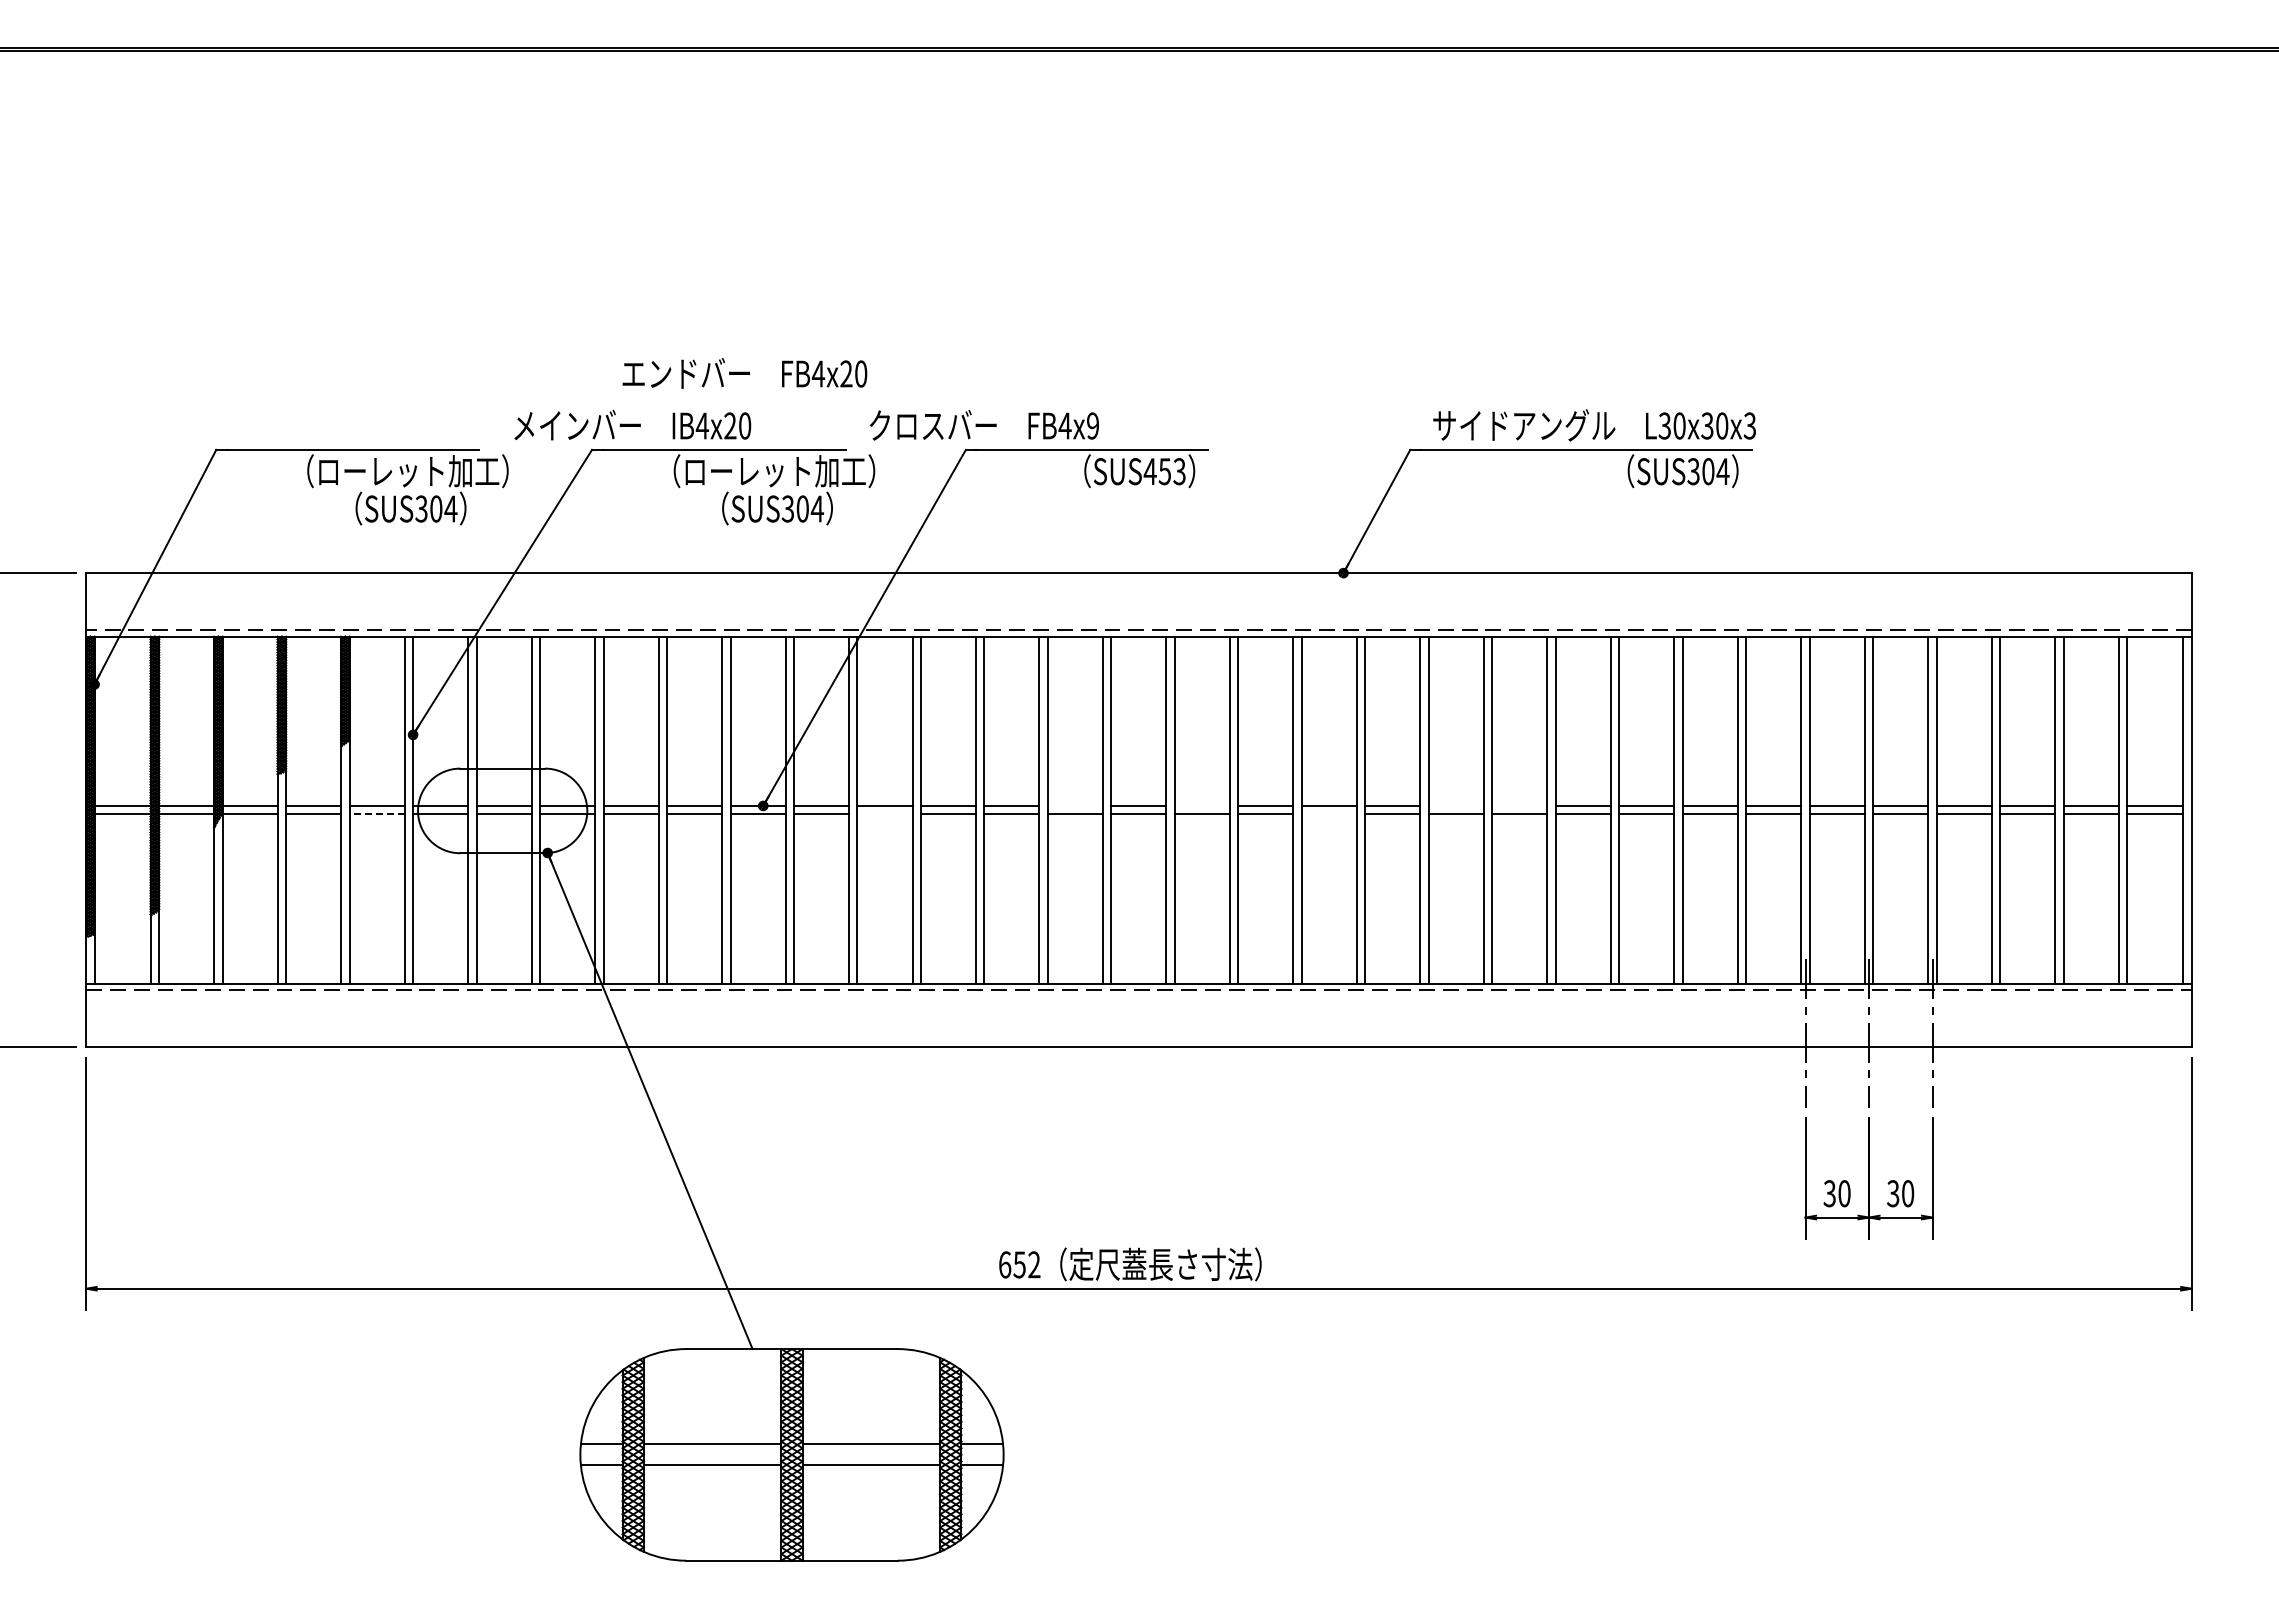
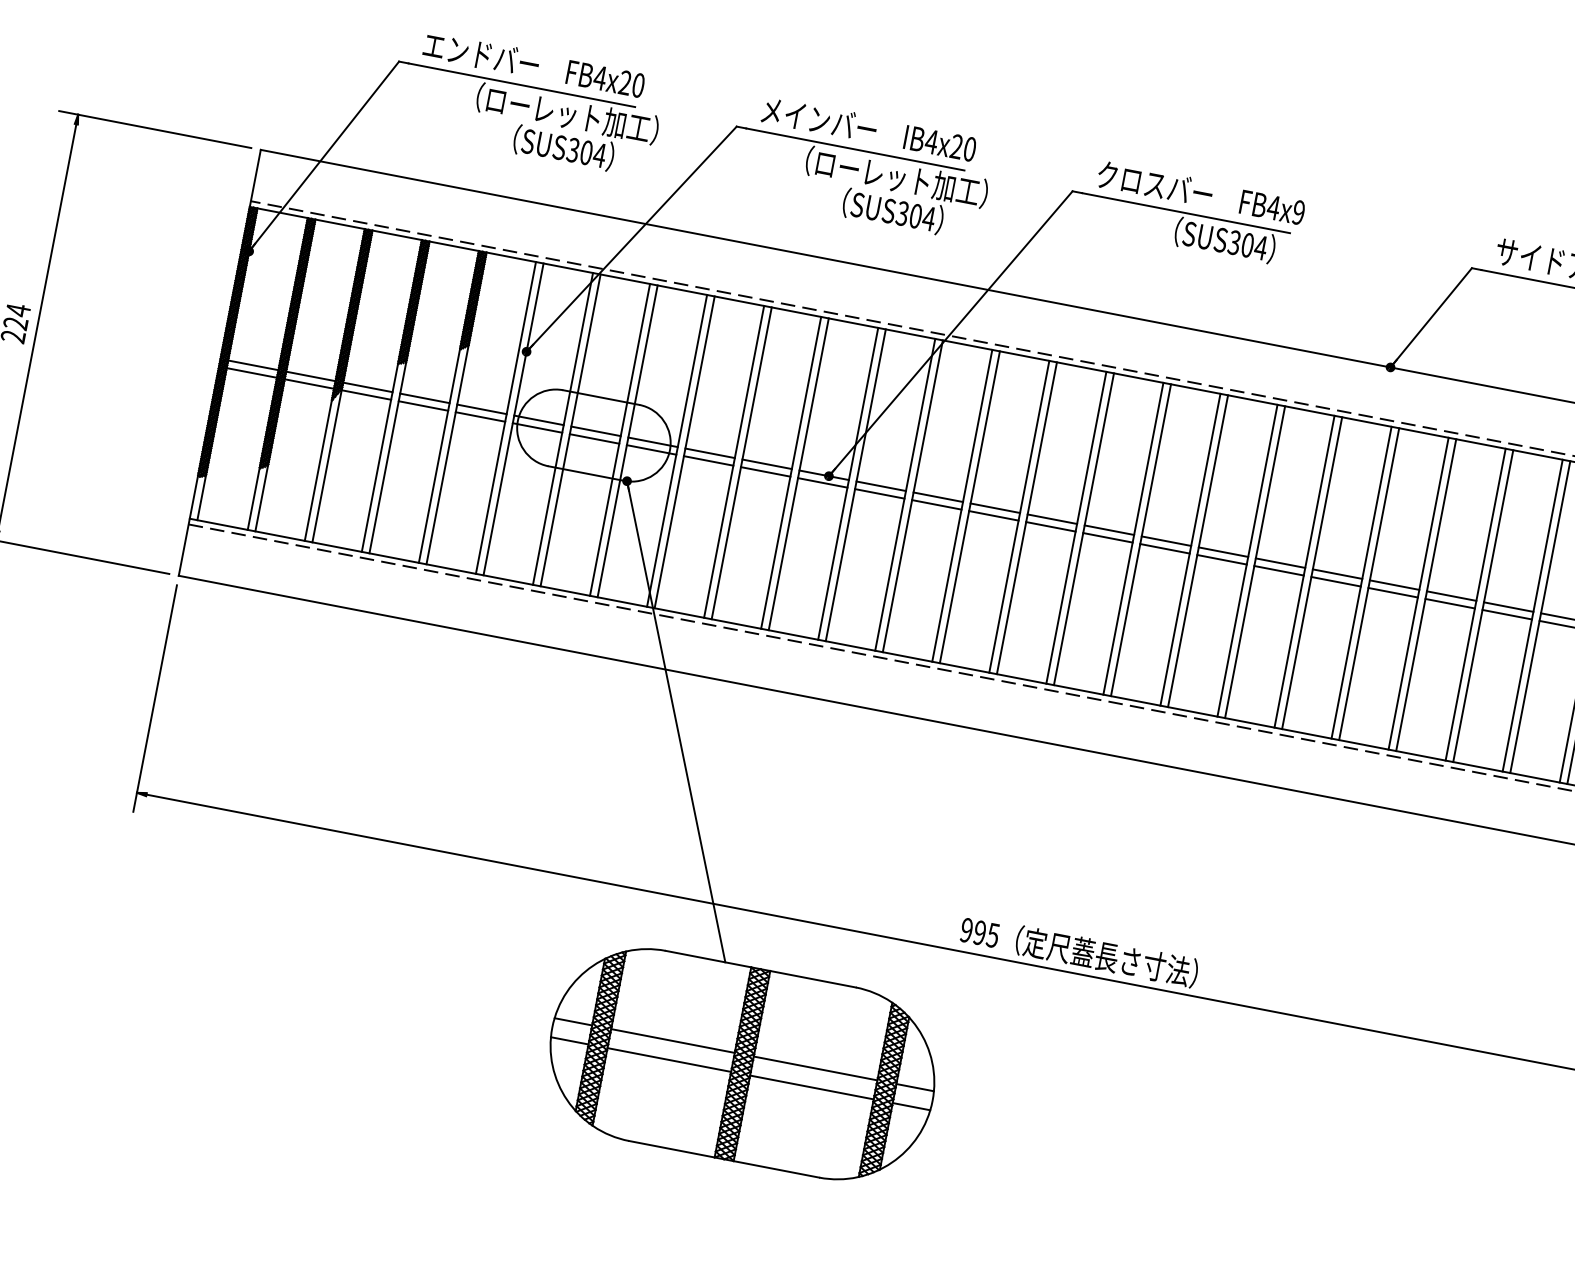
text: (744, 373) -> (533, 64), moved
text: (632, 425) -> (868, 129), moved
text: (984, 425) -> (1201, 193), moved
text: (1164, 471) -> (1247, 245), SUS453 -> SUS304
line: (1074, 805) -> (1108, 529), added
line: (1201, 805) -> (1222, 551), added
line: (1455, 805) -> (1450, 595), added
line: (1519, 805) -> (1508, 606), added
line: (377, 814) -> (480, 417), dashed -> solid
line: (884, 814) -> (936, 504), added
line: (1328, 814) -> (1335, 581), added
text: (1019, 1264) -> (979, 932), 652 -> 995

